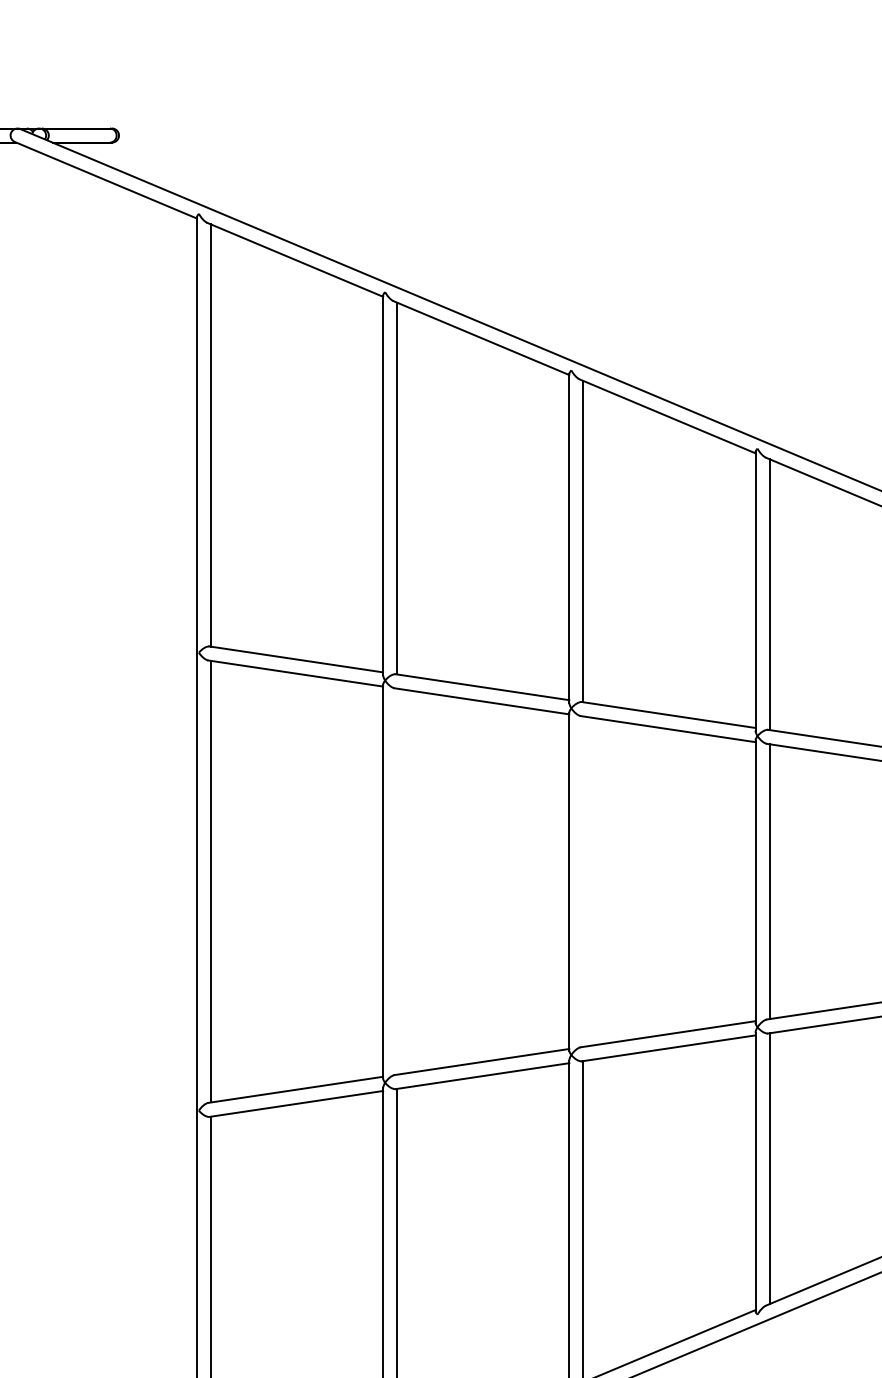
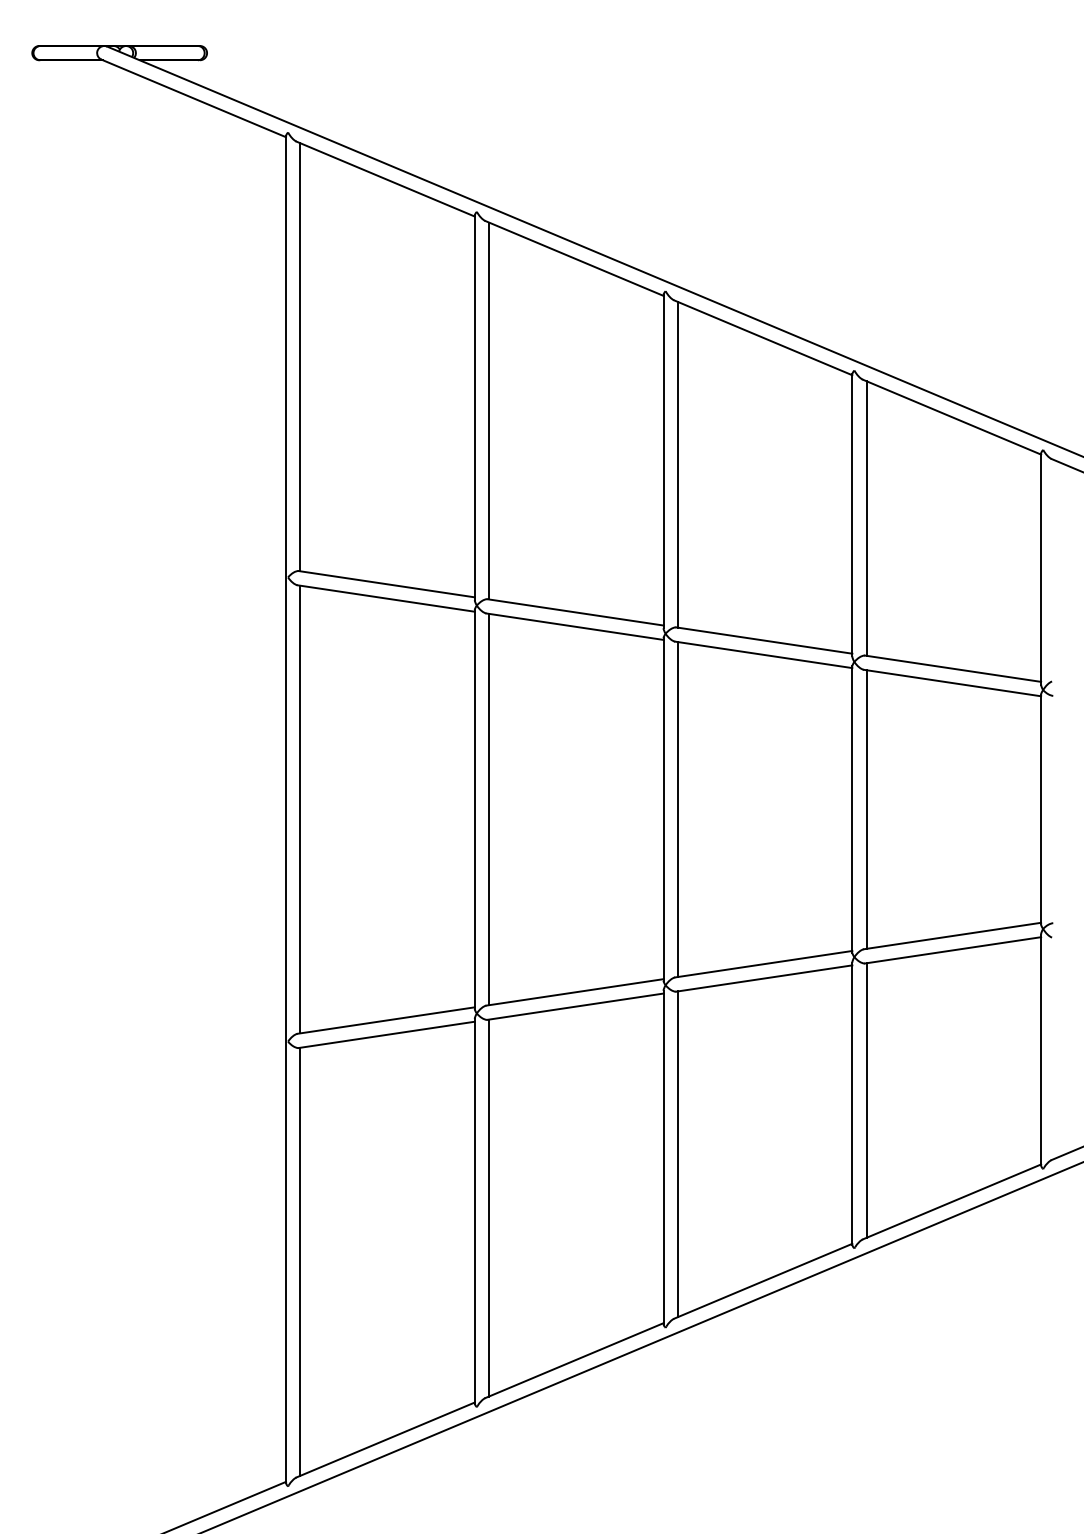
line: (397, 881) -> (489, 809), added
line: (583, 881) -> (677, 809), added

